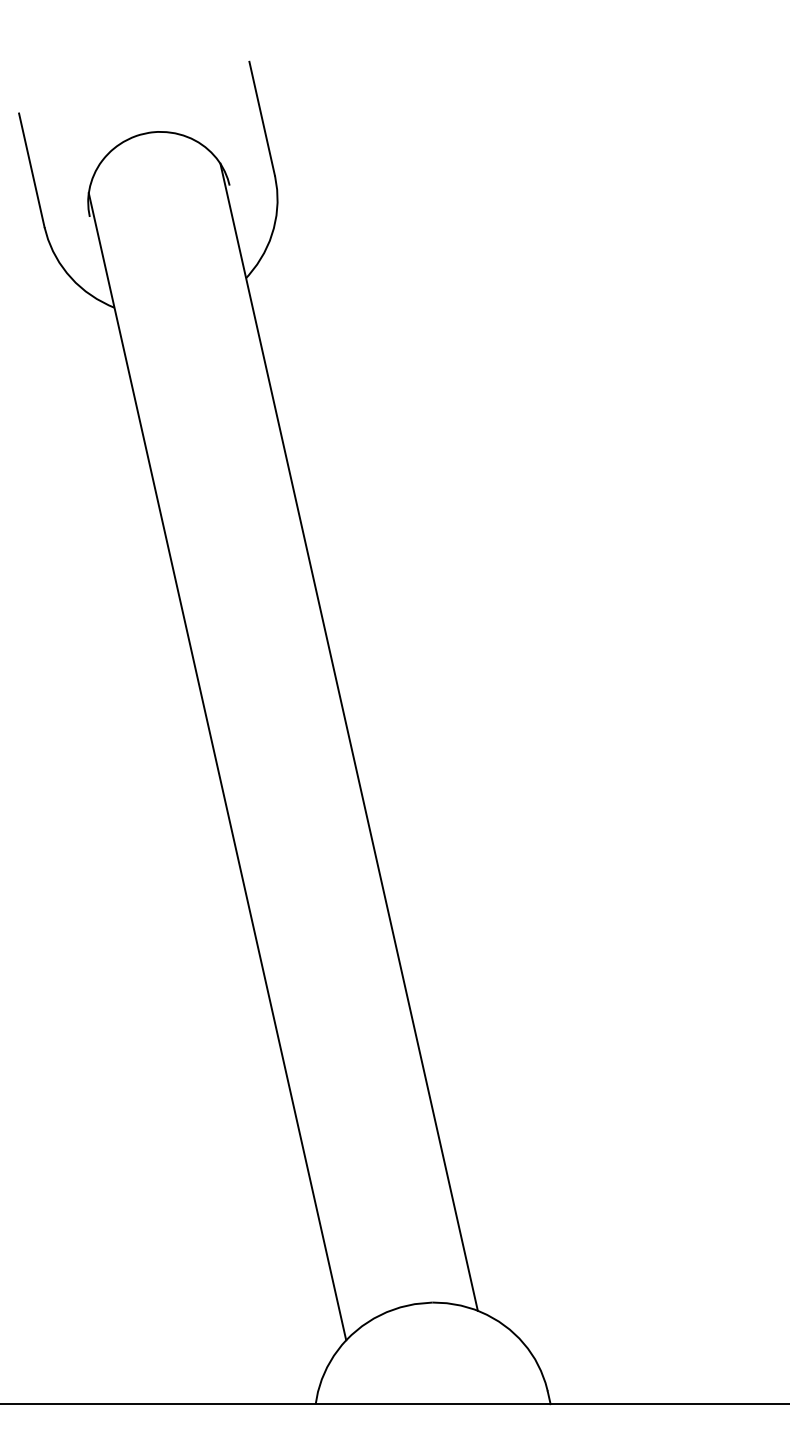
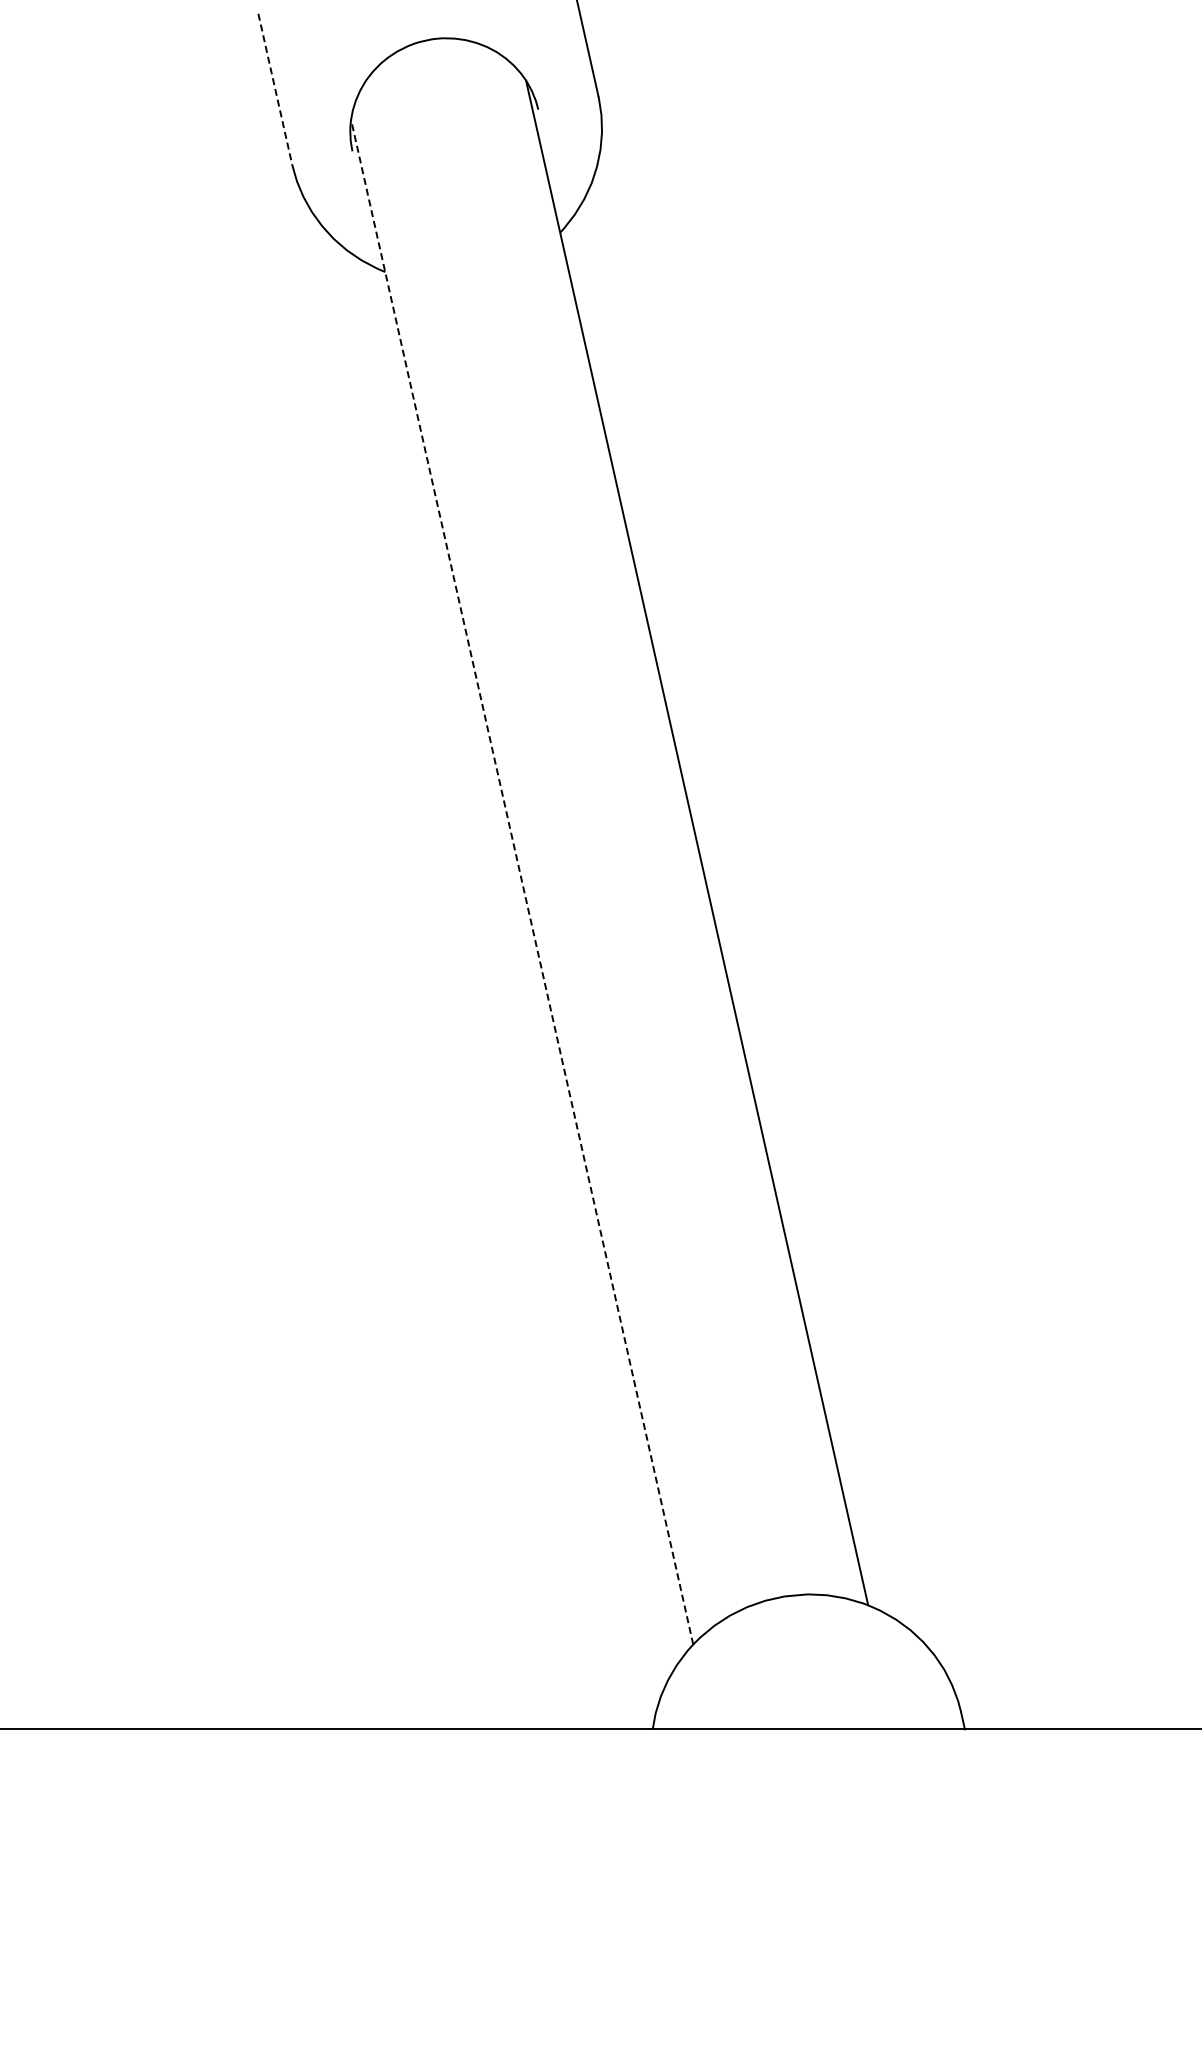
line: (31, 170) -> (275, 89), solid -> dashed
line: (217, 766) -> (522, 881), solid -> dashed

